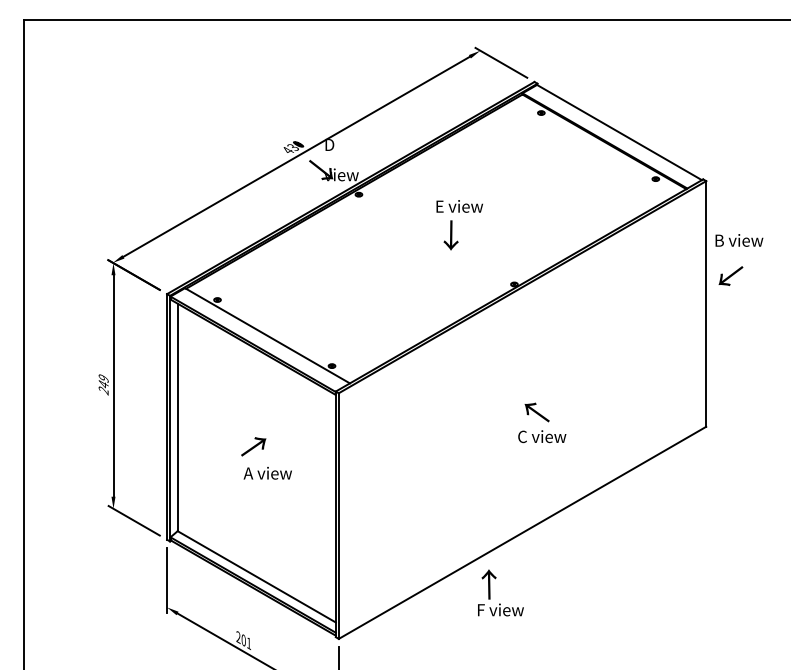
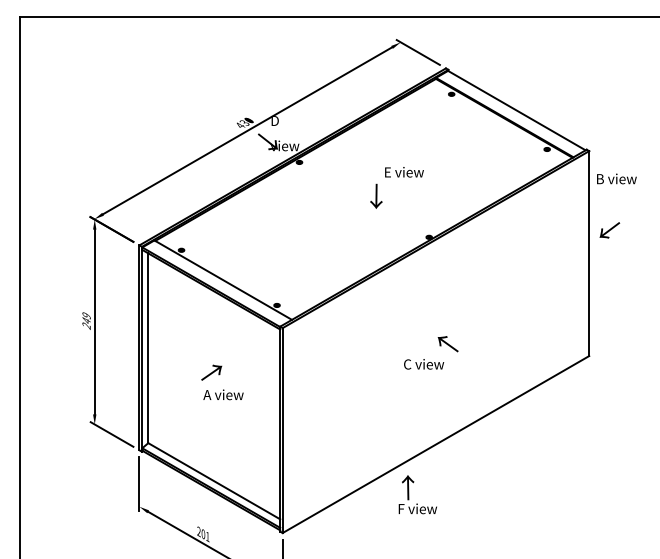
text: (459, 206) -> (404, 172), moved
text: (739, 240) -> (616, 178), moved
text: (542, 436) -> (424, 364), moved

